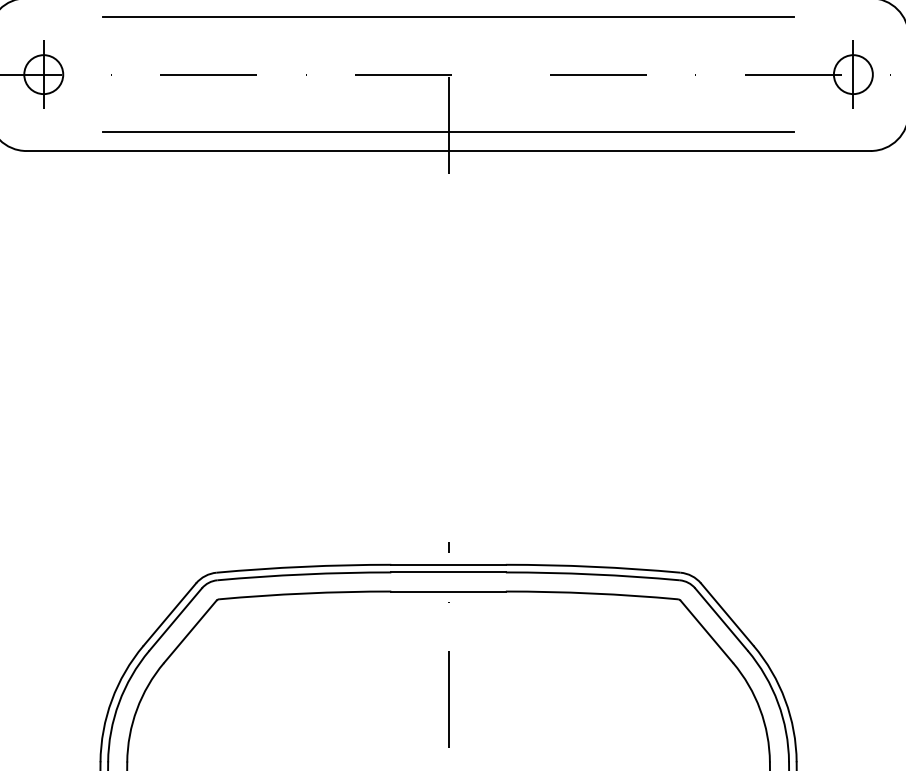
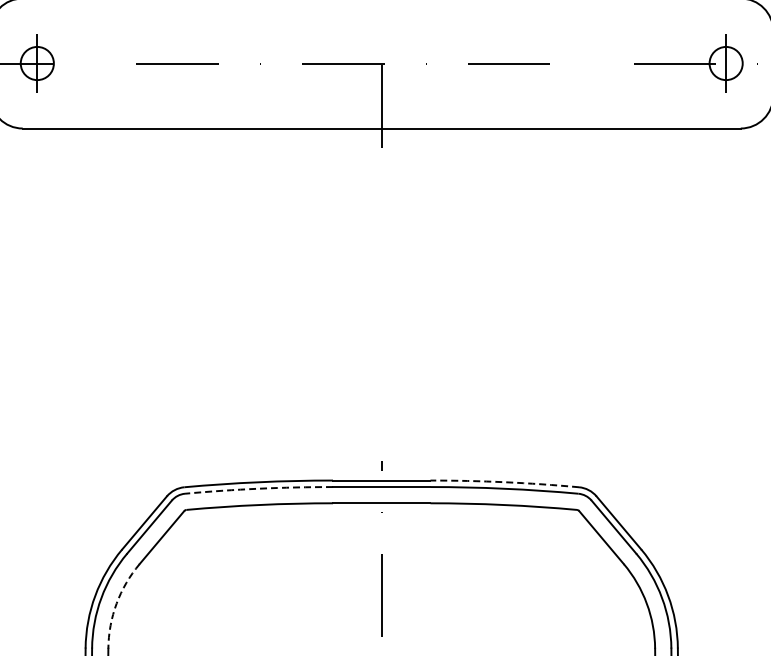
line: (448, 17) -> (381, 14), removed
line: (448, 132) -> (381, 112), removed
arc: (592, 567) -> (504, 482), solid -> dashed
arc: (303, 574) -> (258, 488), solid -> dashed
arc: (136, 709) -> (116, 603), solid -> dashed

